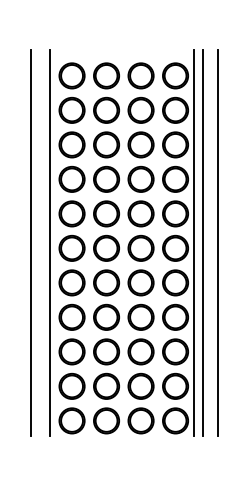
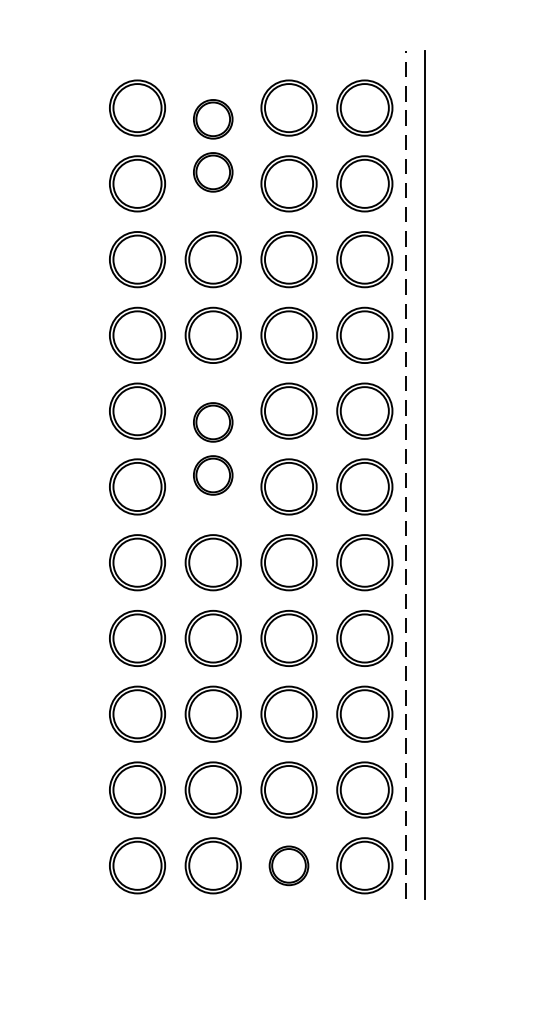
part: (106, 92) -> (213, 144), size x0.7
part: (106, 230) -> (213, 447), size x0.7
line: (31, 242) -> (48, 473), removed
line: (49, 242) -> (87, 473), removed
line: (217, 242) -> (456, 473), removed
line: (194, 243) -> (406, 476), solid -> dashed
circle: (140, 420) -> (287, 864), size x0.7

